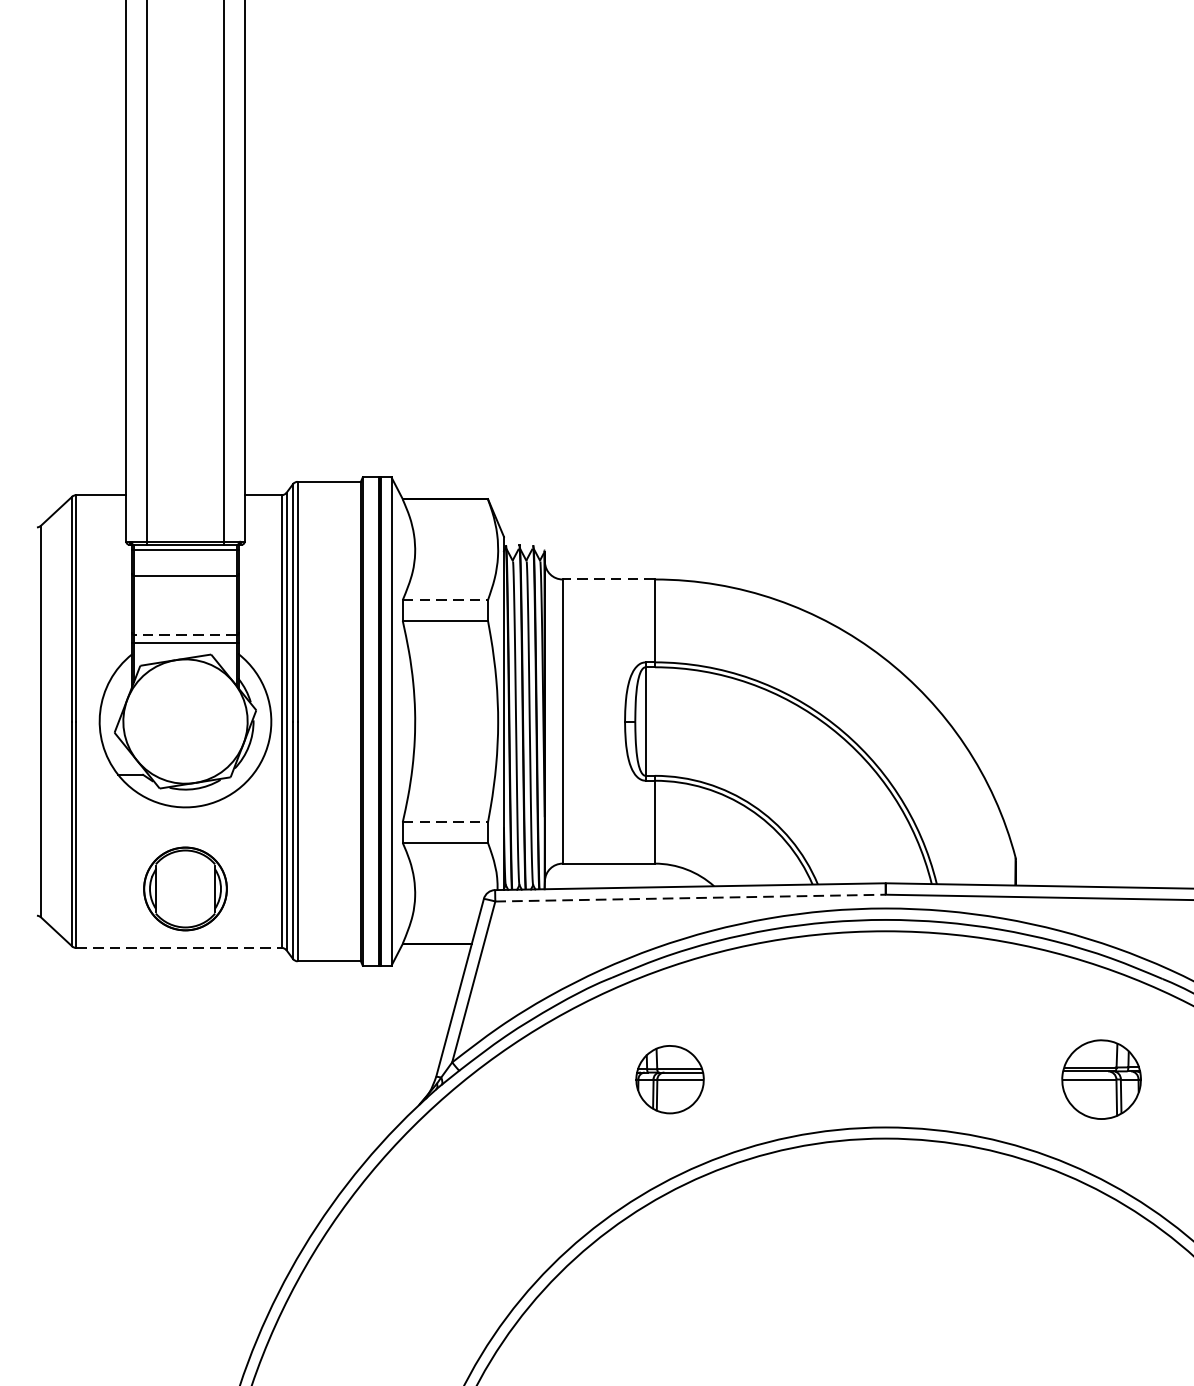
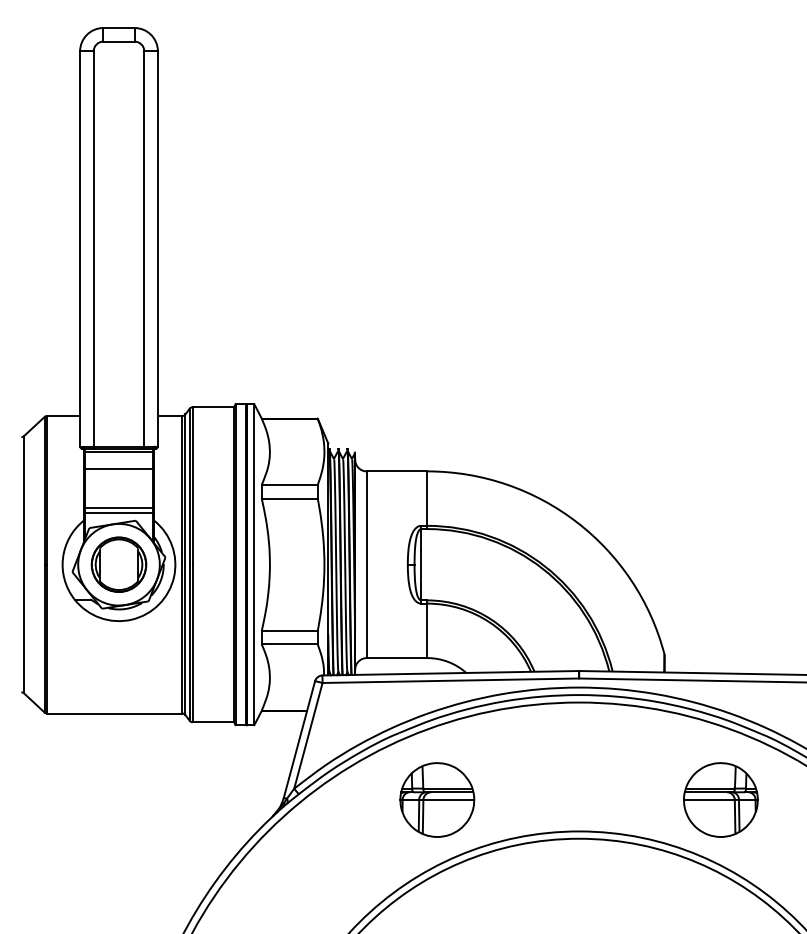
line: (607, 579) -> (396, 471), dashed -> solid
line: (446, 599) -> (290, 484), dashed -> solid
line: (186, 634) -> (119, 507), dashed -> solid
line: (446, 821) -> (290, 630), dashed -> solid
part: (184, 888) -> (118, 564), moved
line: (691, 897) -> (451, 680), dashed -> solid
line: (178, 947) -> (114, 713), dashed -> solid
part: (670, 1078) -> (437, 799), size x1.67
part: (1100, 1078) -> (720, 799), size x1.43

